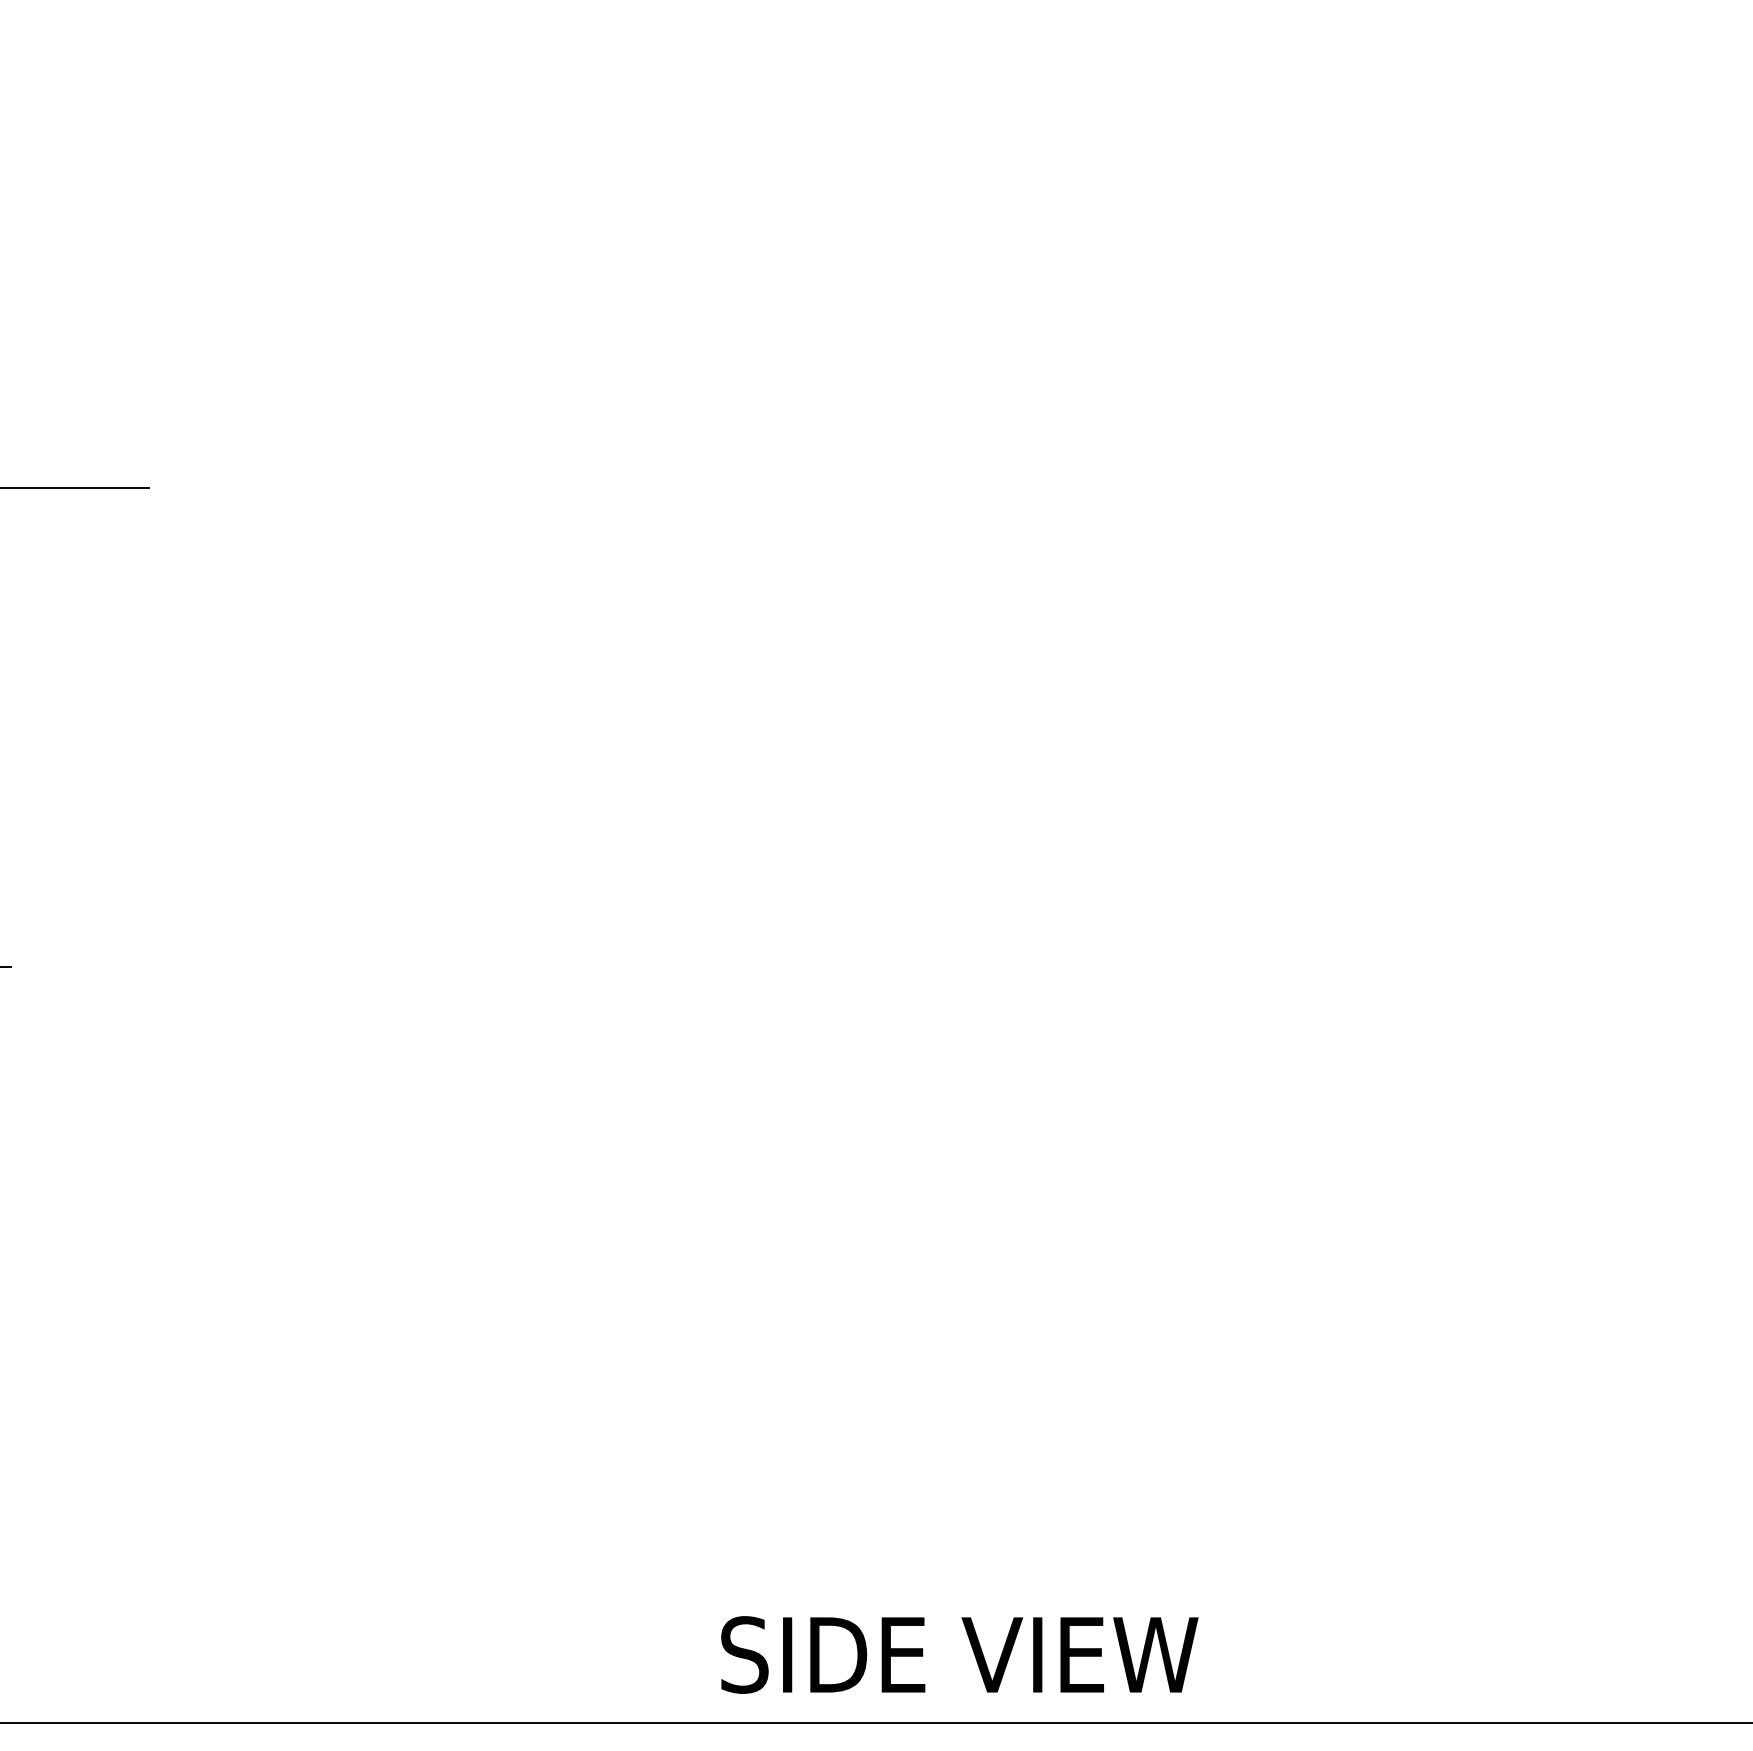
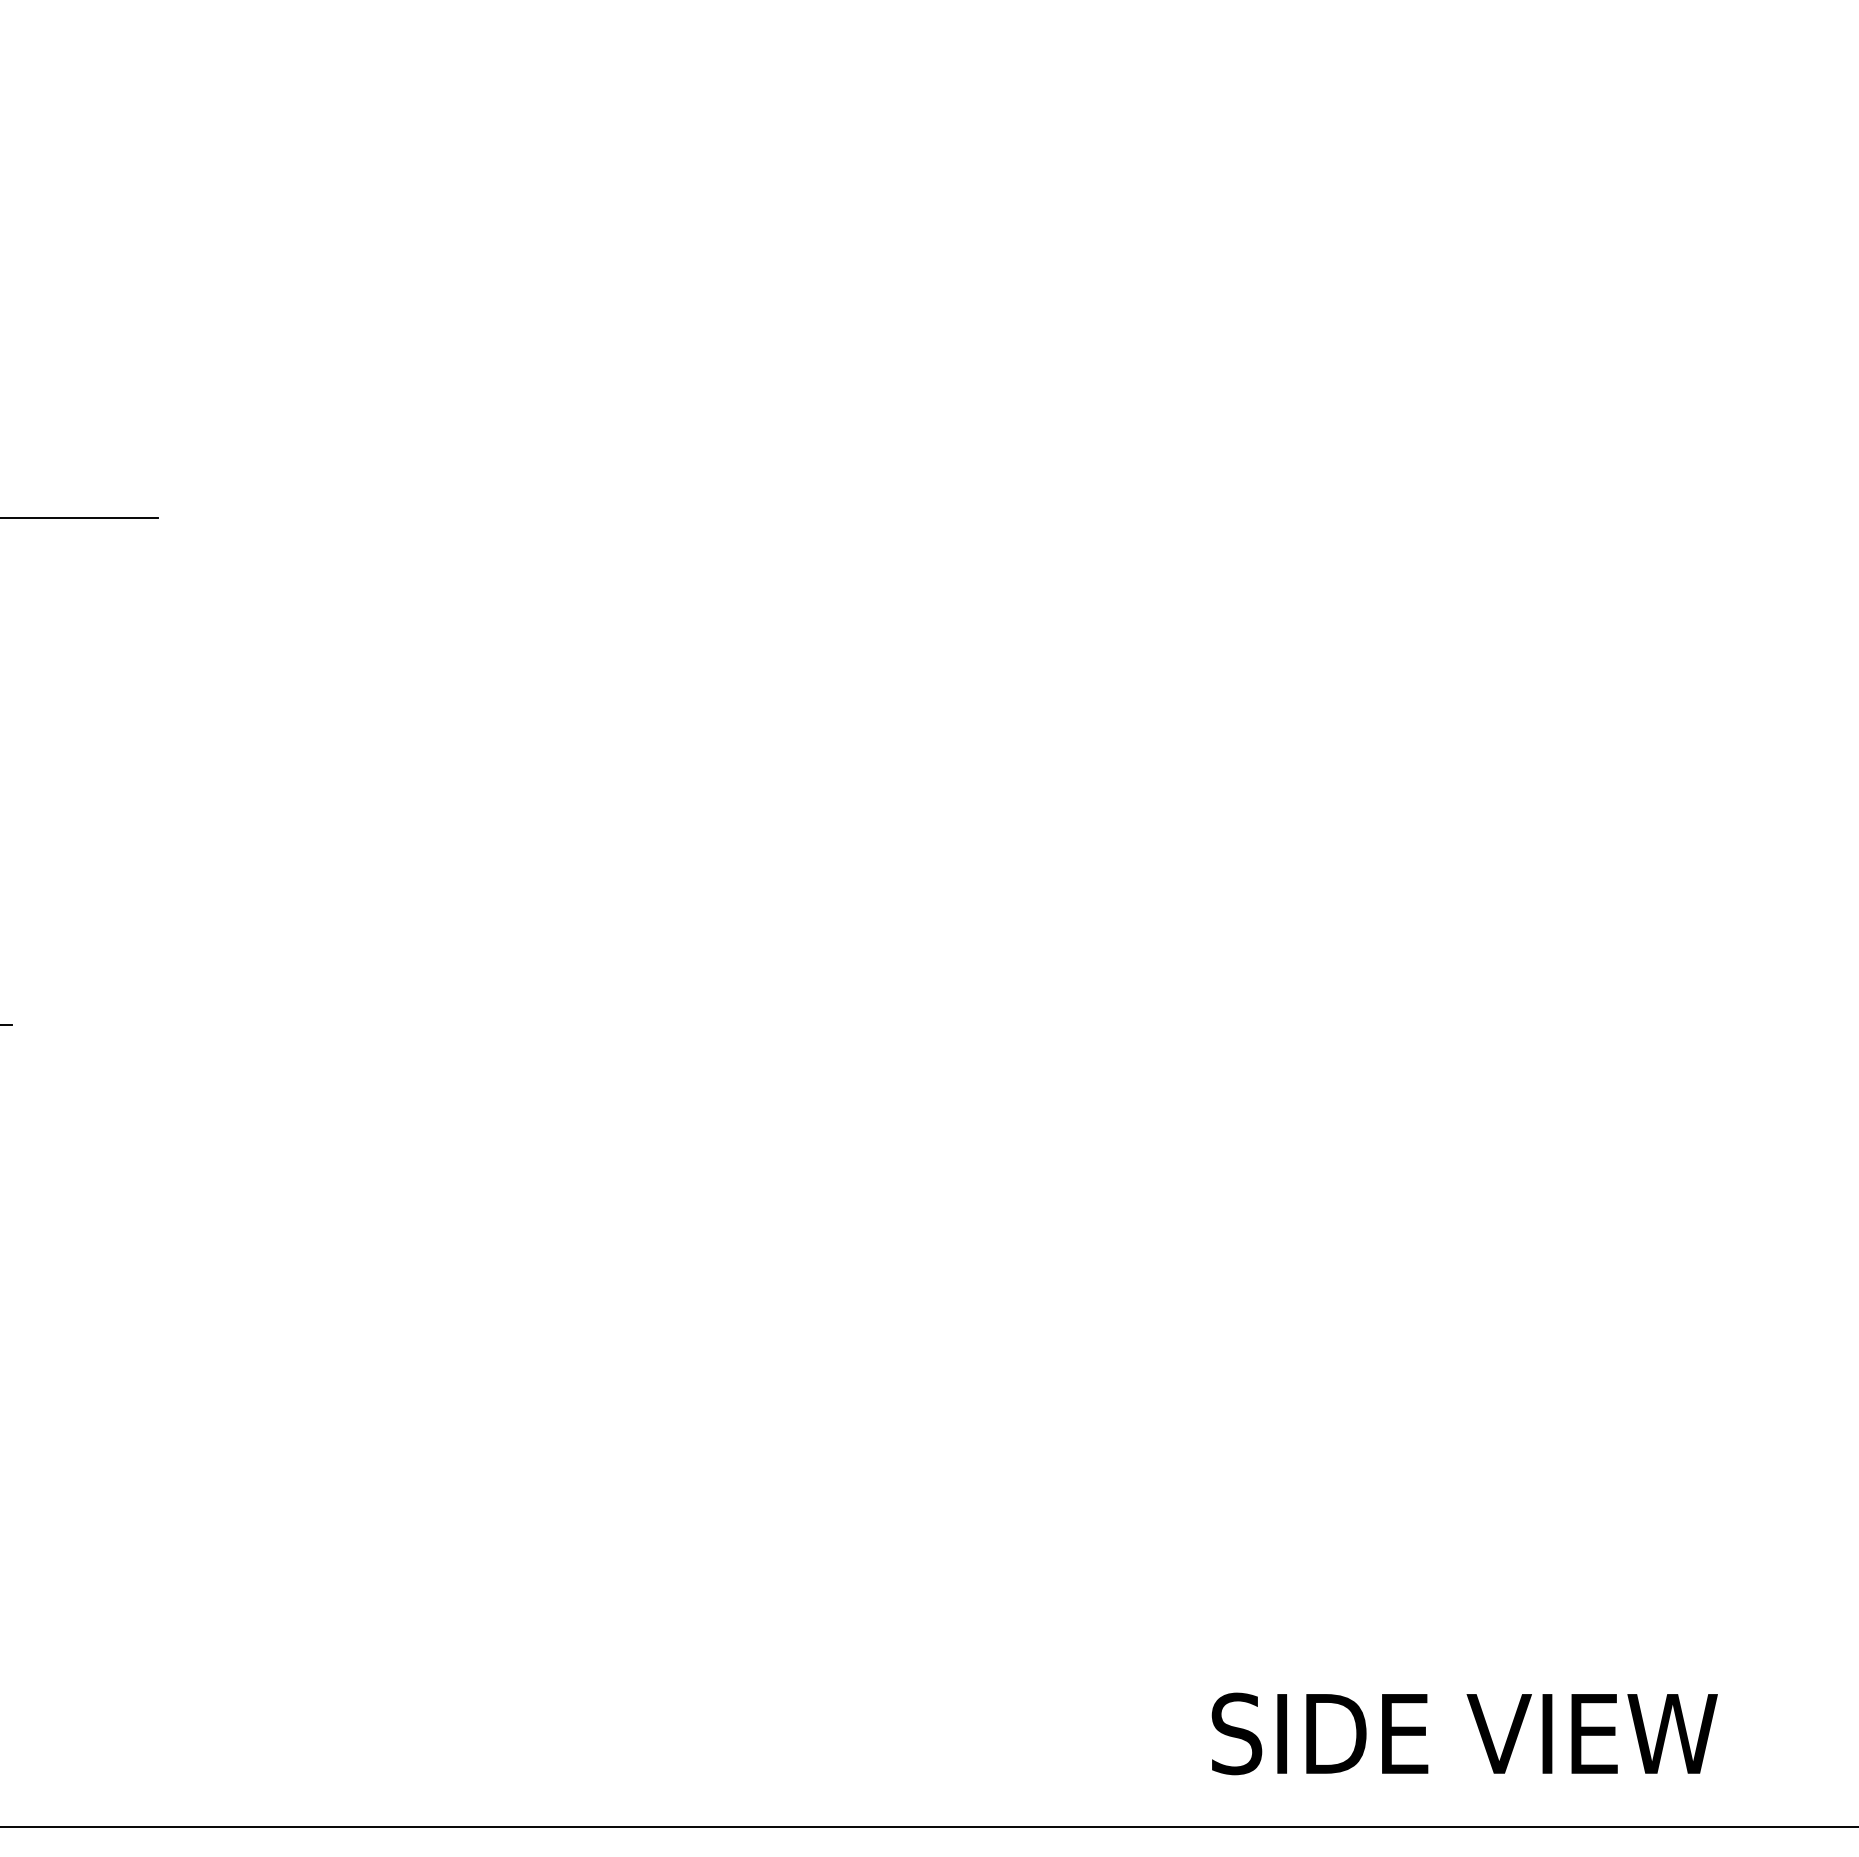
text: (959, 1654) -> (1464, 1733), moved

